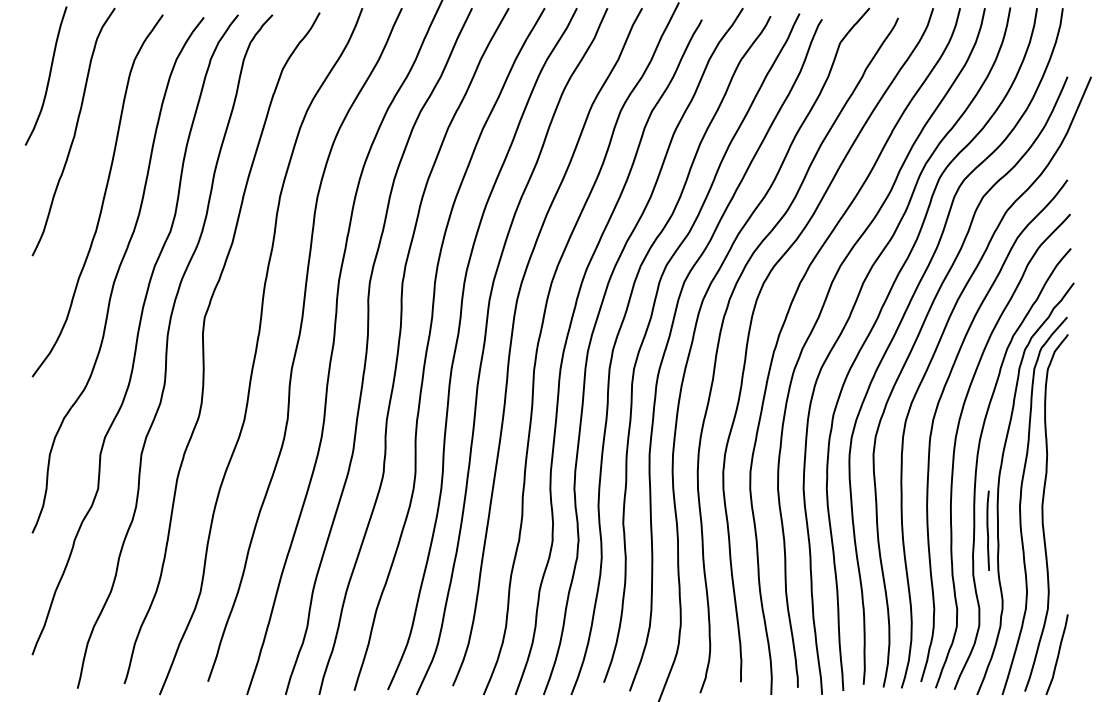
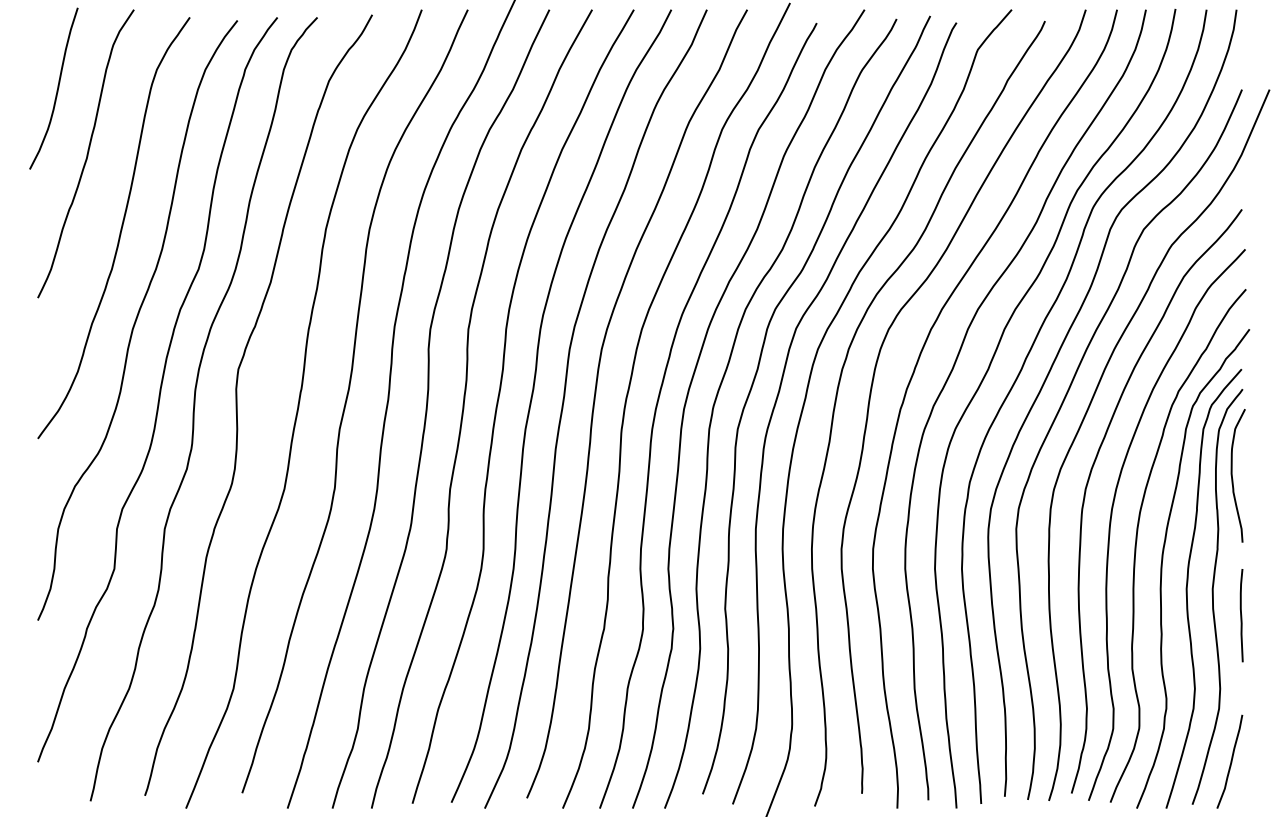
curve: (1059, 408) -> (1232, 475), added
curve: (988, 530) -> (1241, 615), moved

